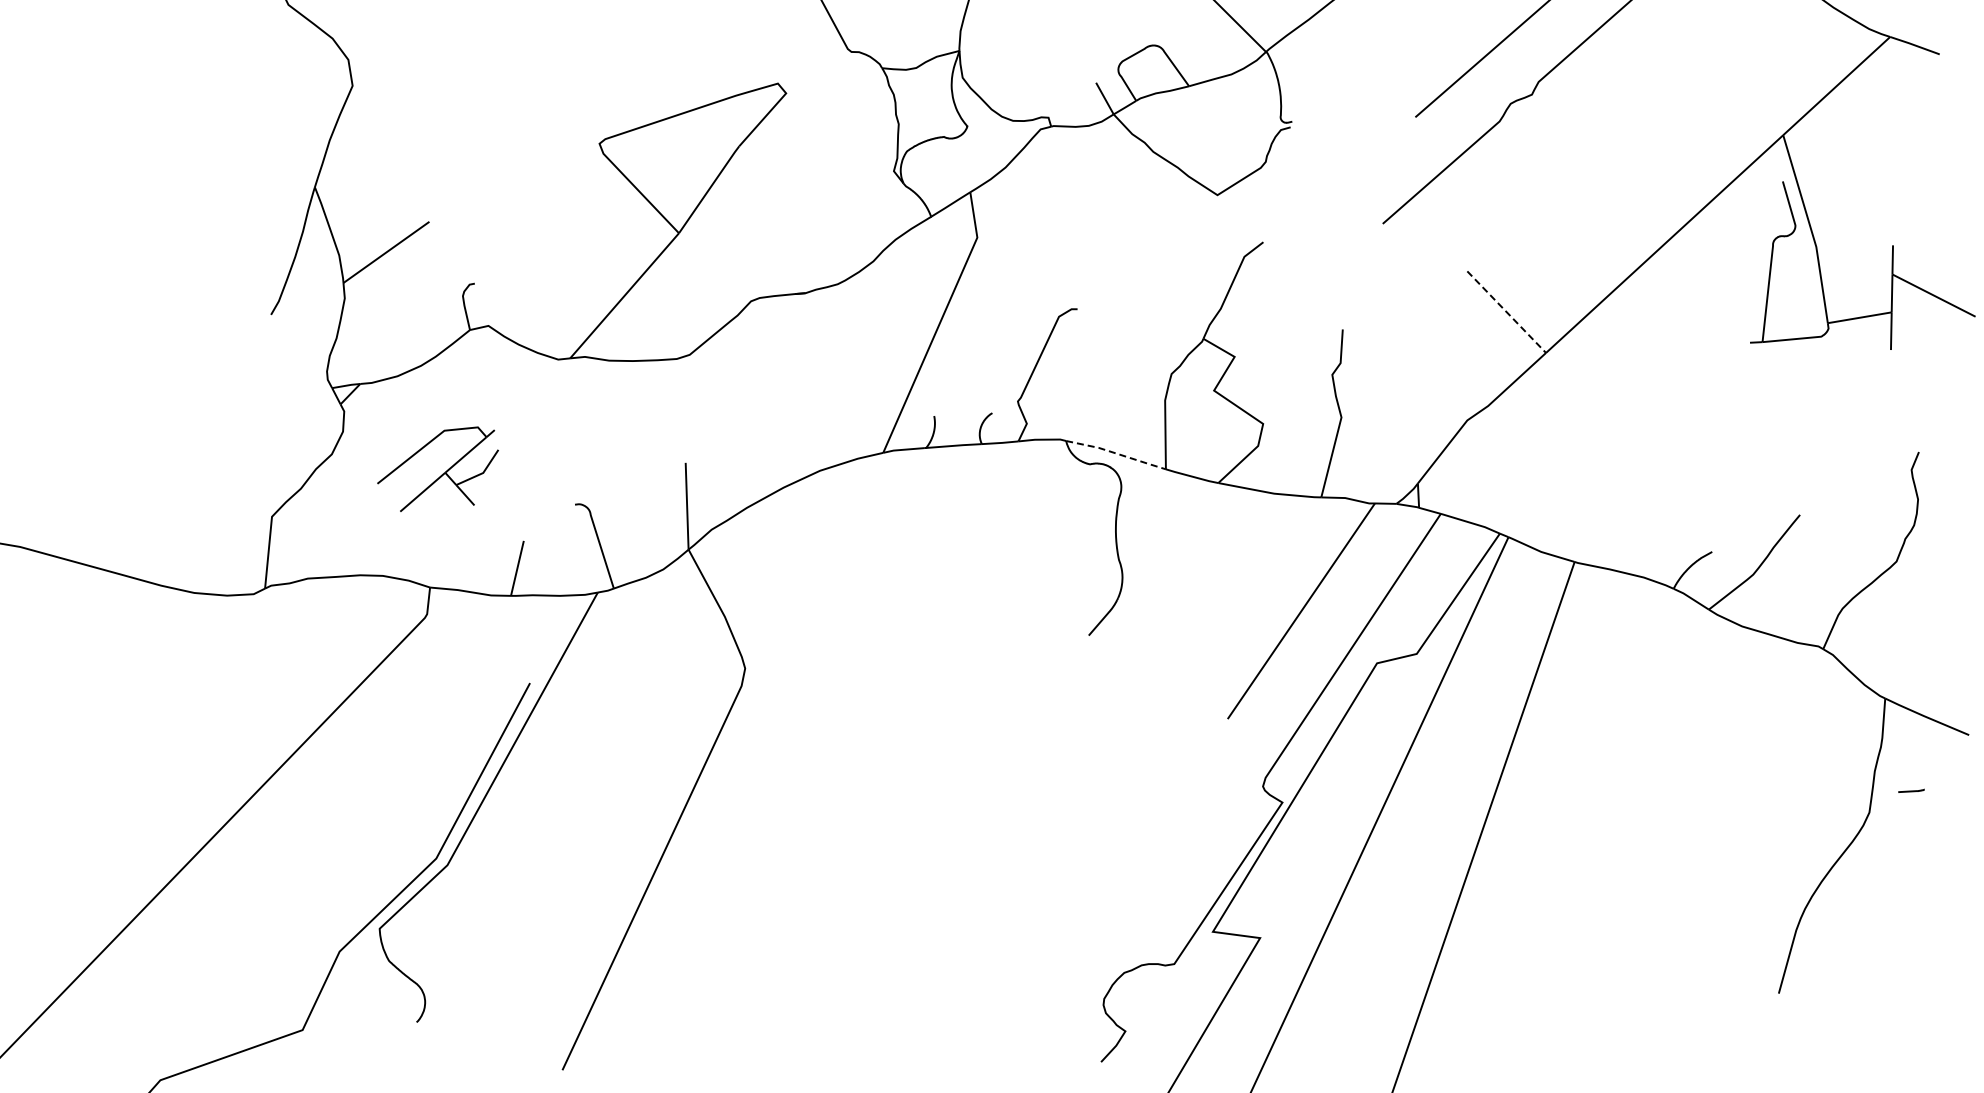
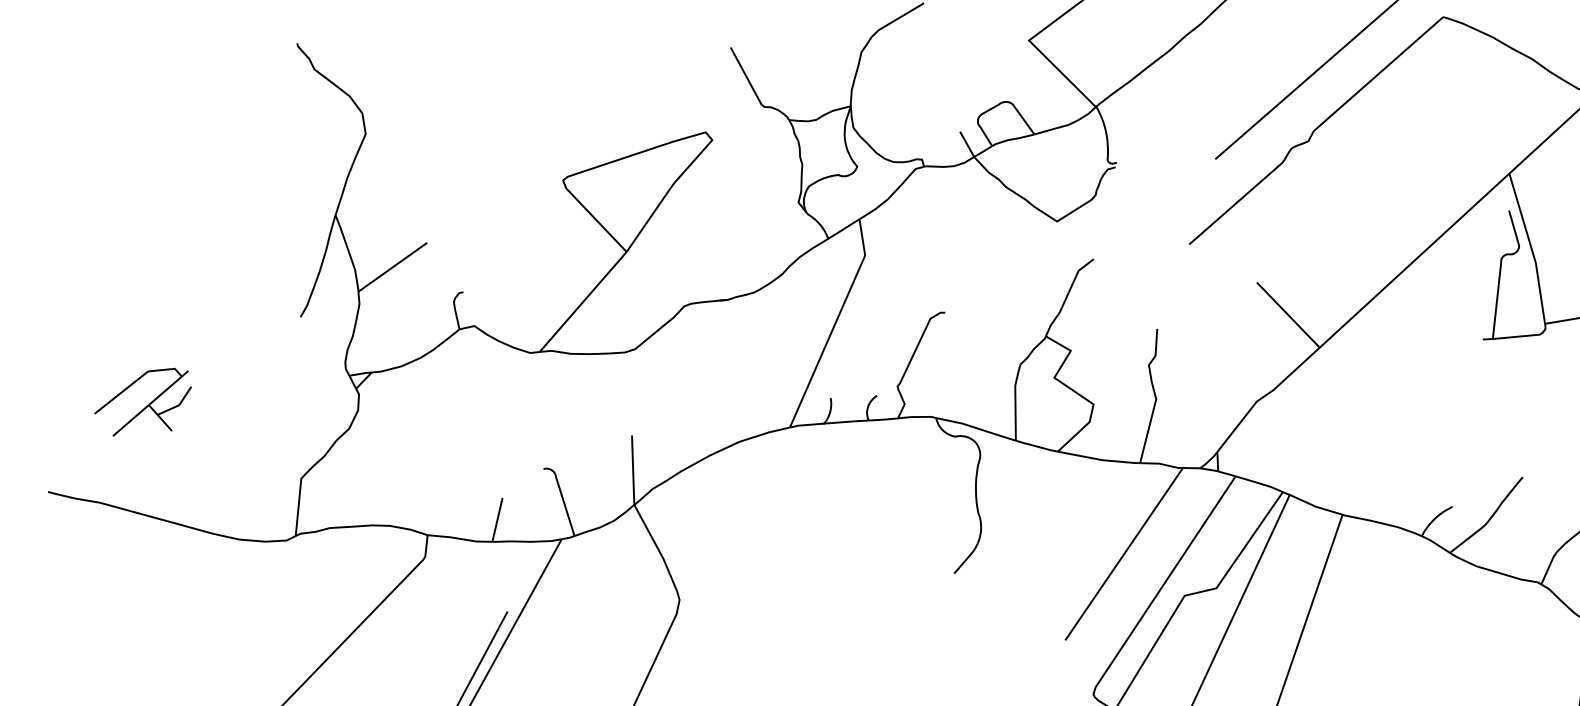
line: (1506, 312) -> (1288, 315), dashed -> solid
line: (1116, 453) -> (976, 428), dashed -> solid
part: (442, 473) -> (146, 405), moved

